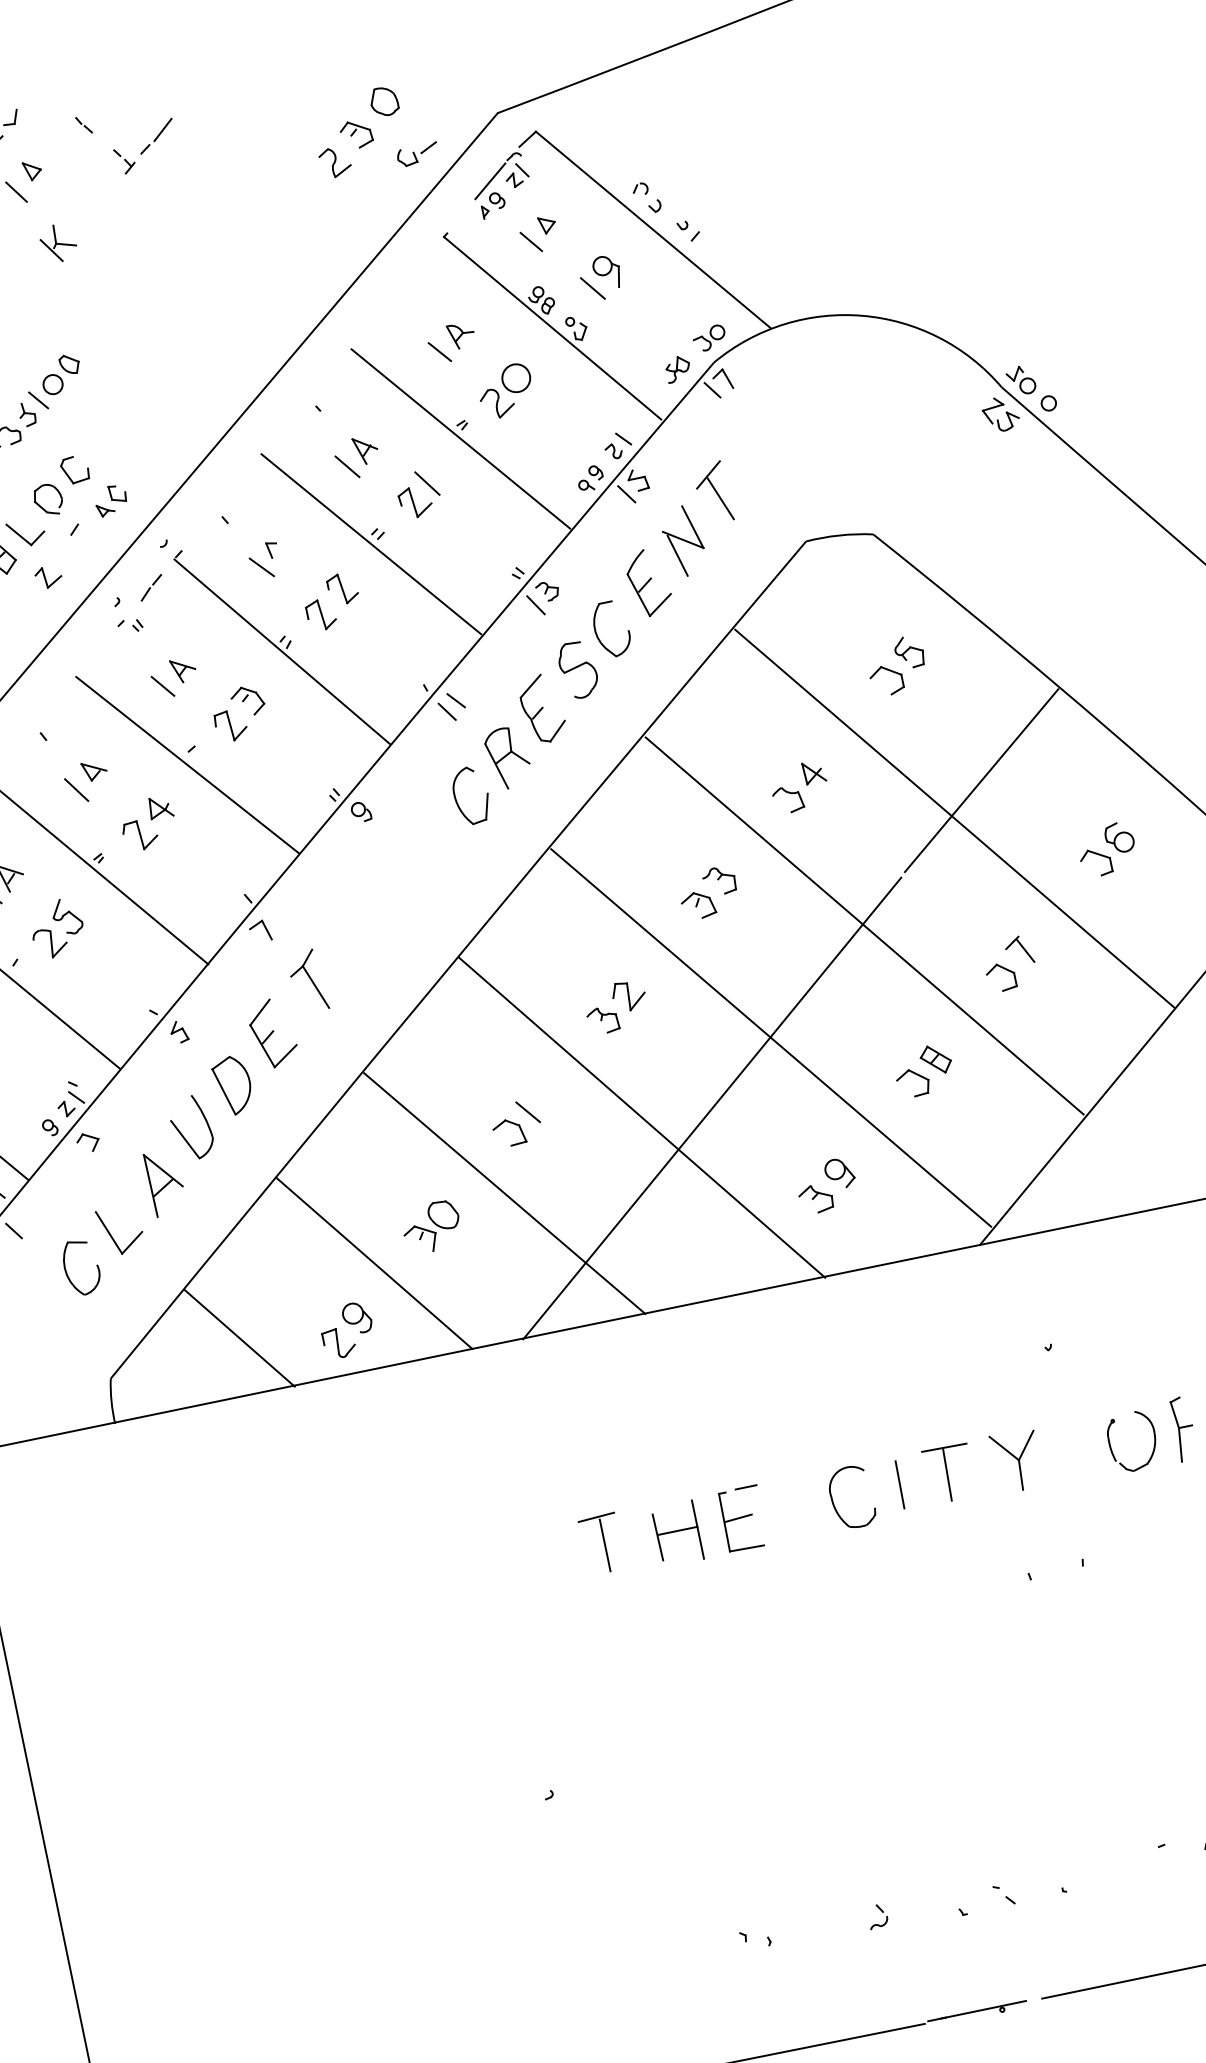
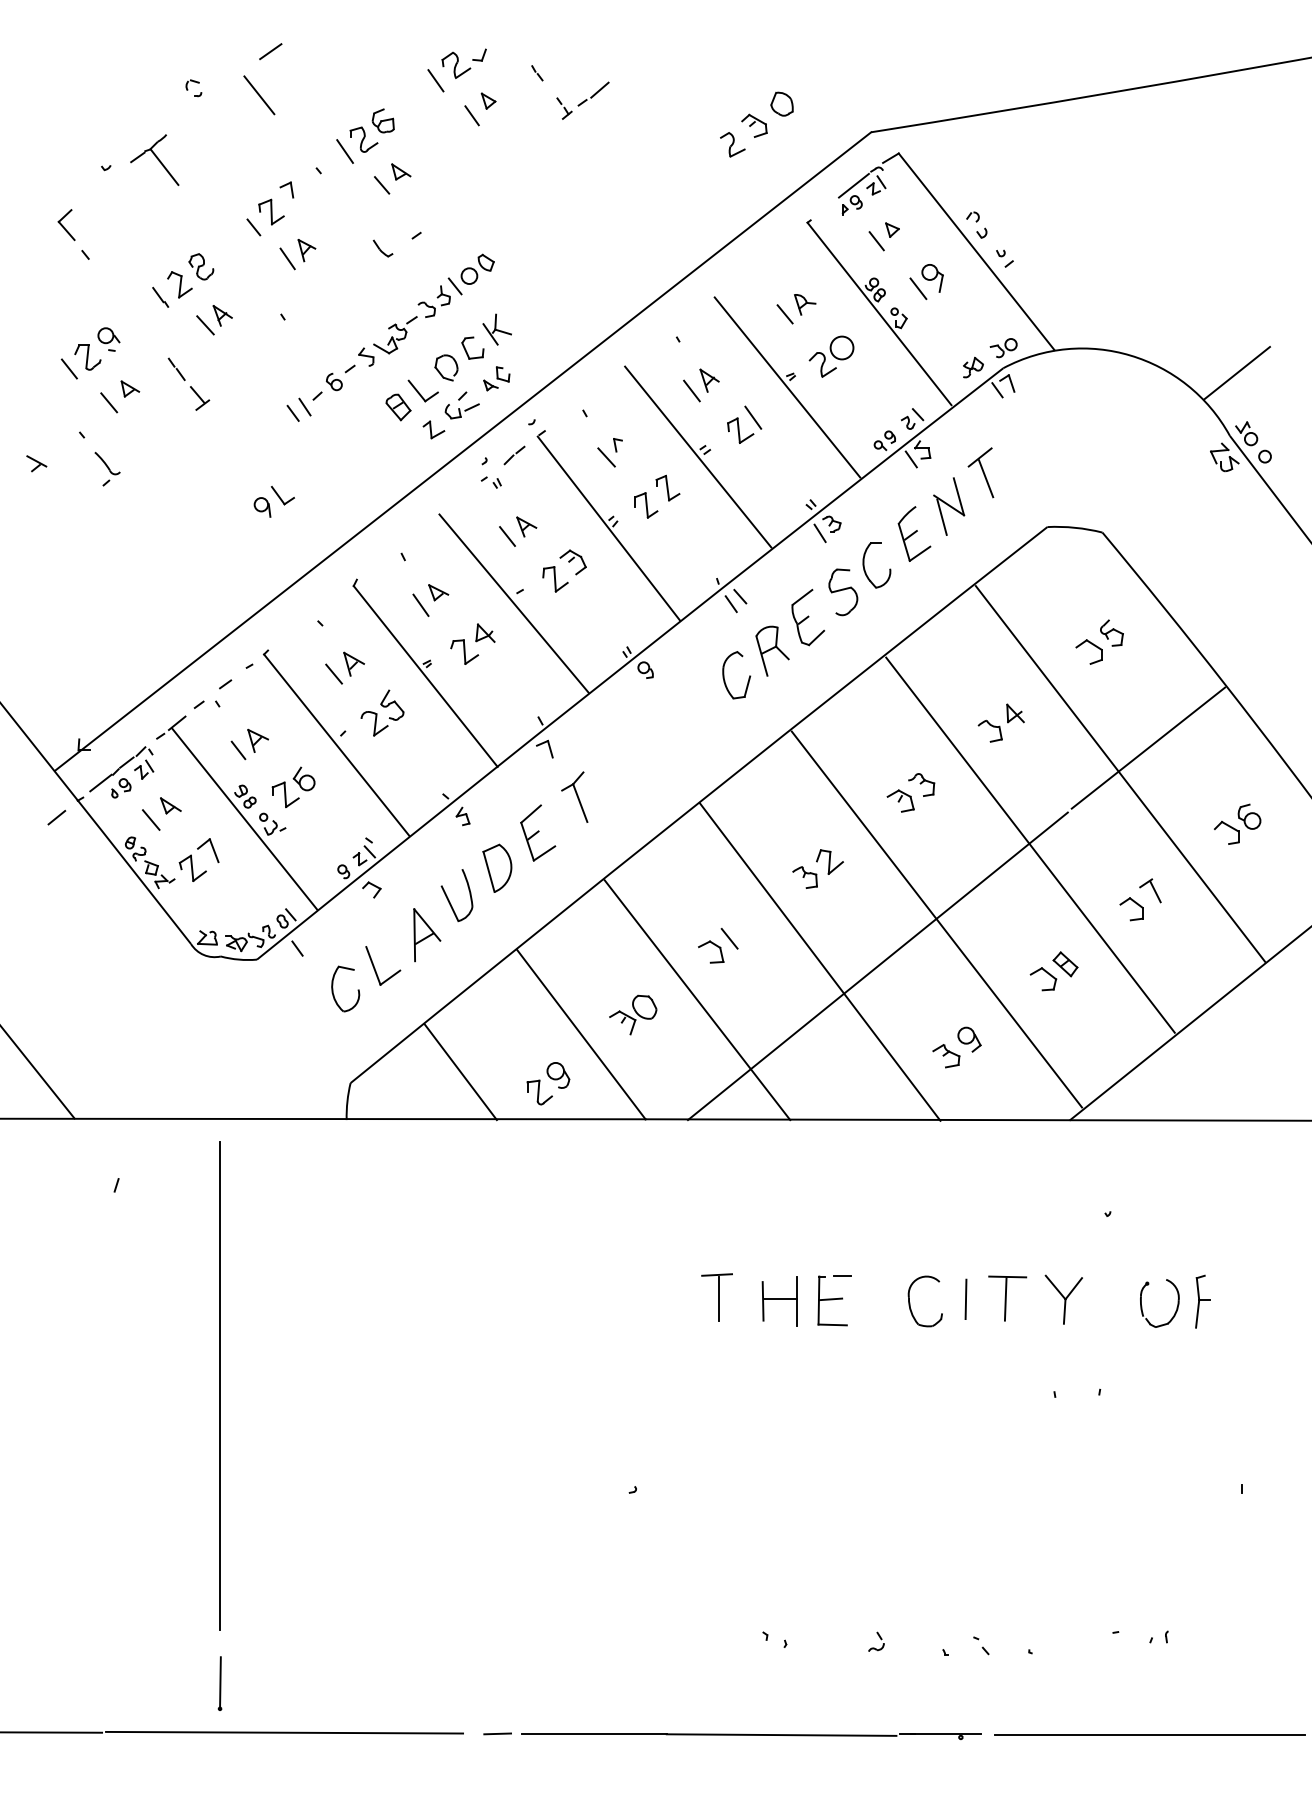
part: (417, 155) -> (461, 411), moved
part: (57, 243) -> (496, 329), moved
line: (993, 309) -> (1236, 372), added

